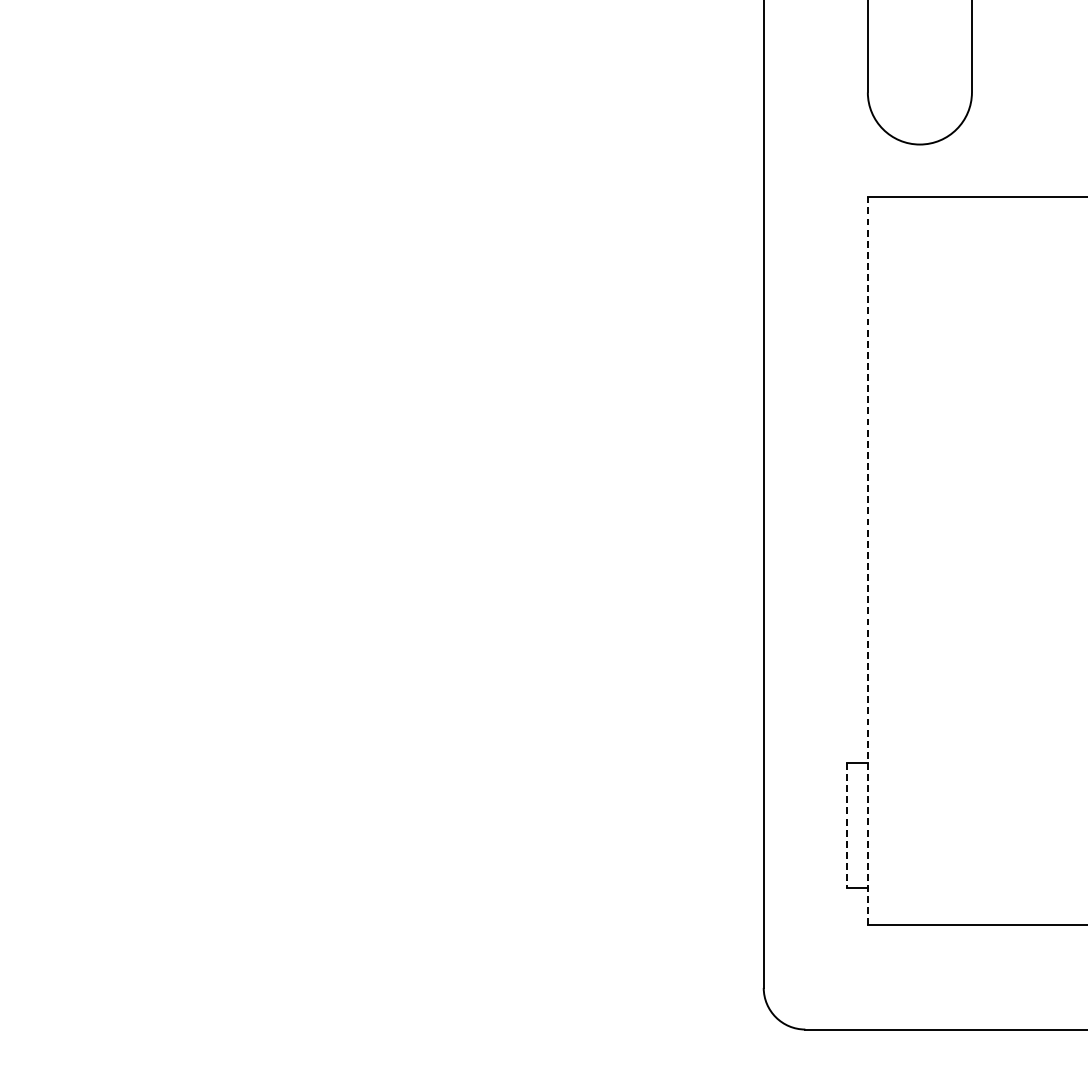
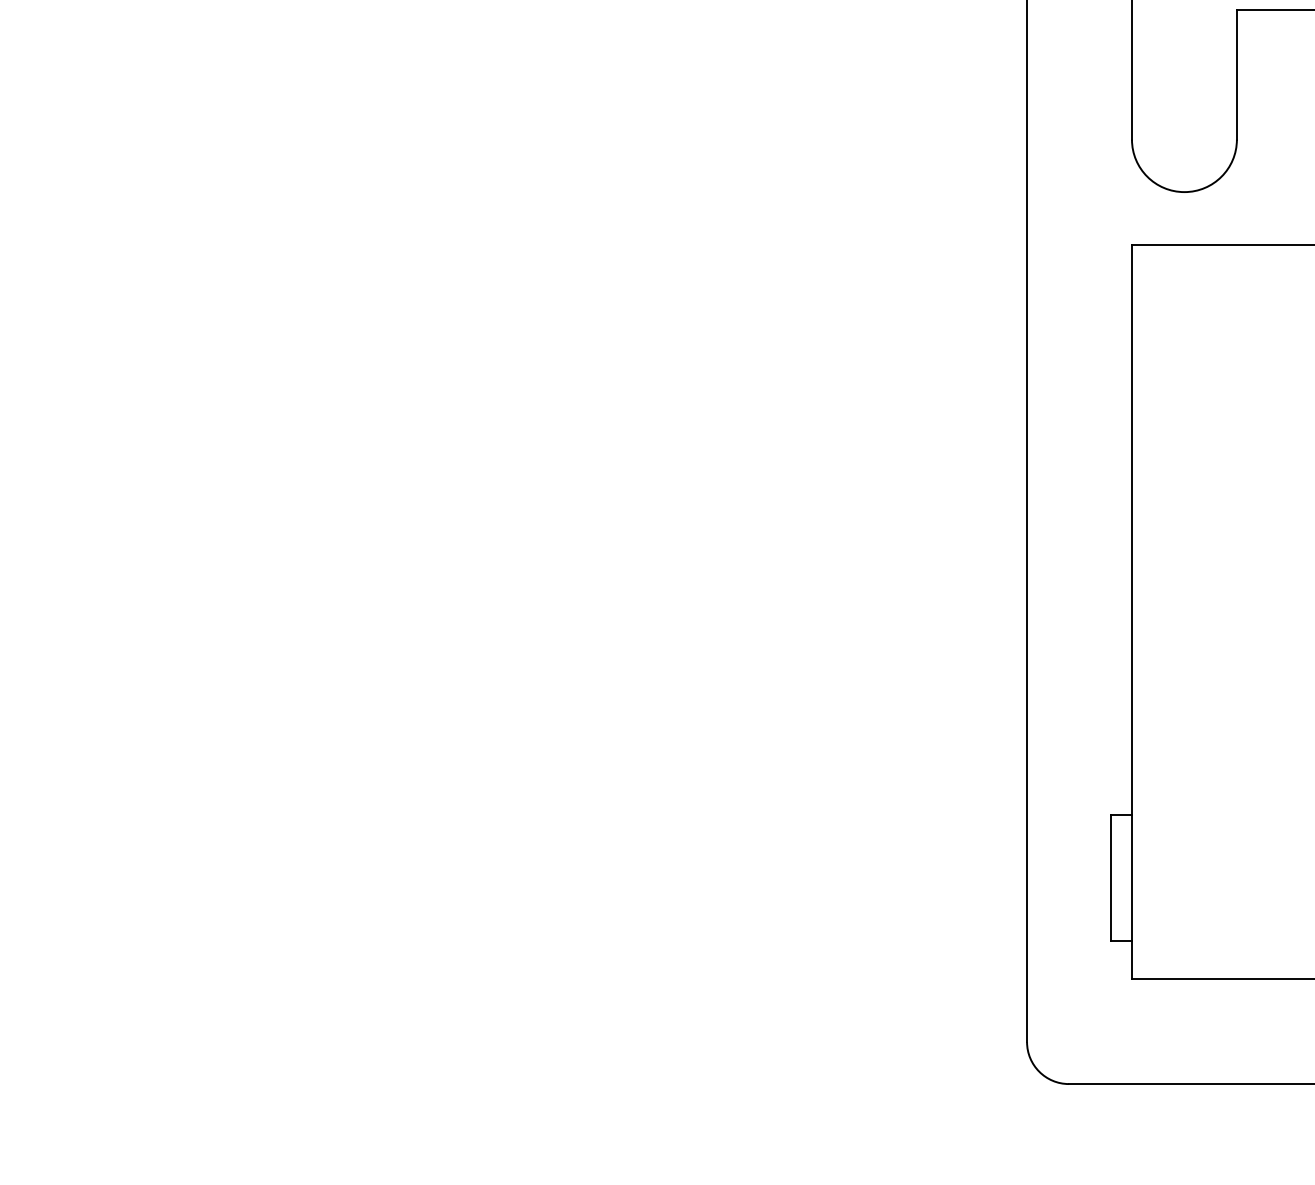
line: (867, 560) -> (1131, 611), dashed -> solid
line: (846, 825) -> (1110, 878), dashed -> solid

